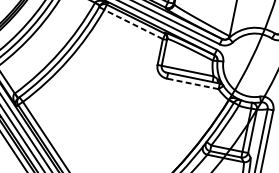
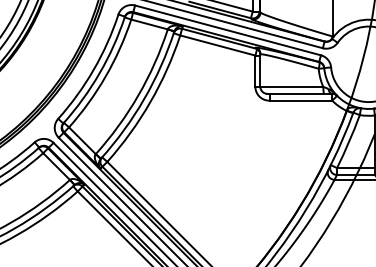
line: (133, 24) -> (217, 45), dashed -> solid
line: (192, 83) -> (300, 100), dashed -> solid

